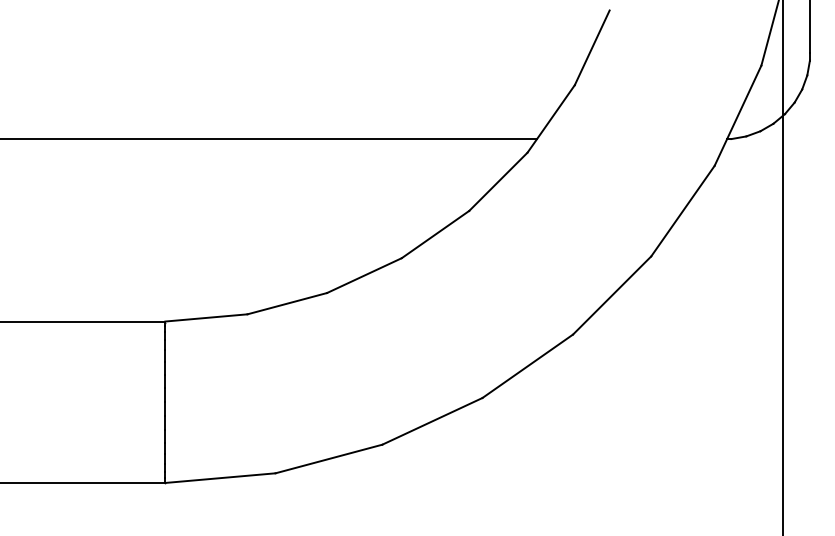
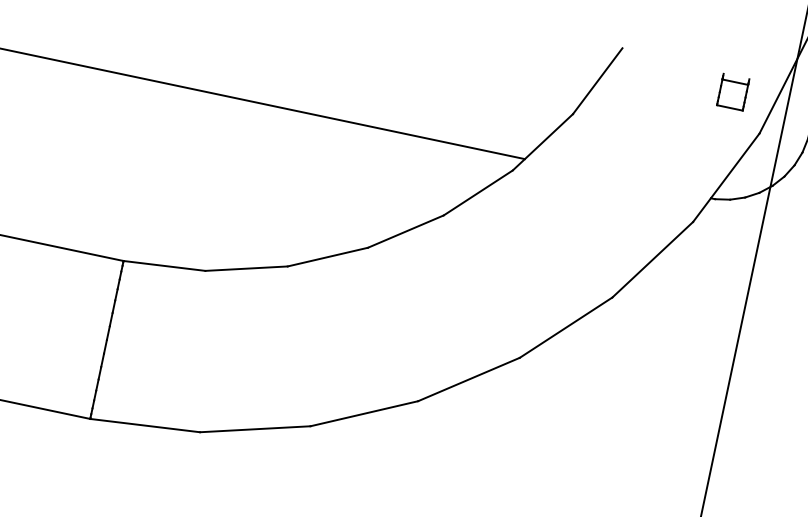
part: (727, 30) -> (733, 92), added

